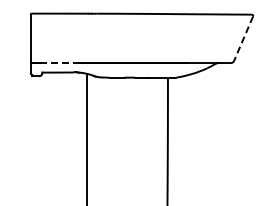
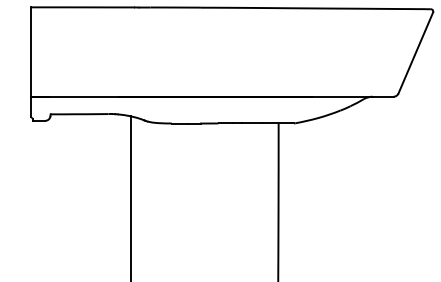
line: (243, 39) -> (415, 54), dashed -> solid
line: (60, 62) -> (83, 95), dashed -> solid

